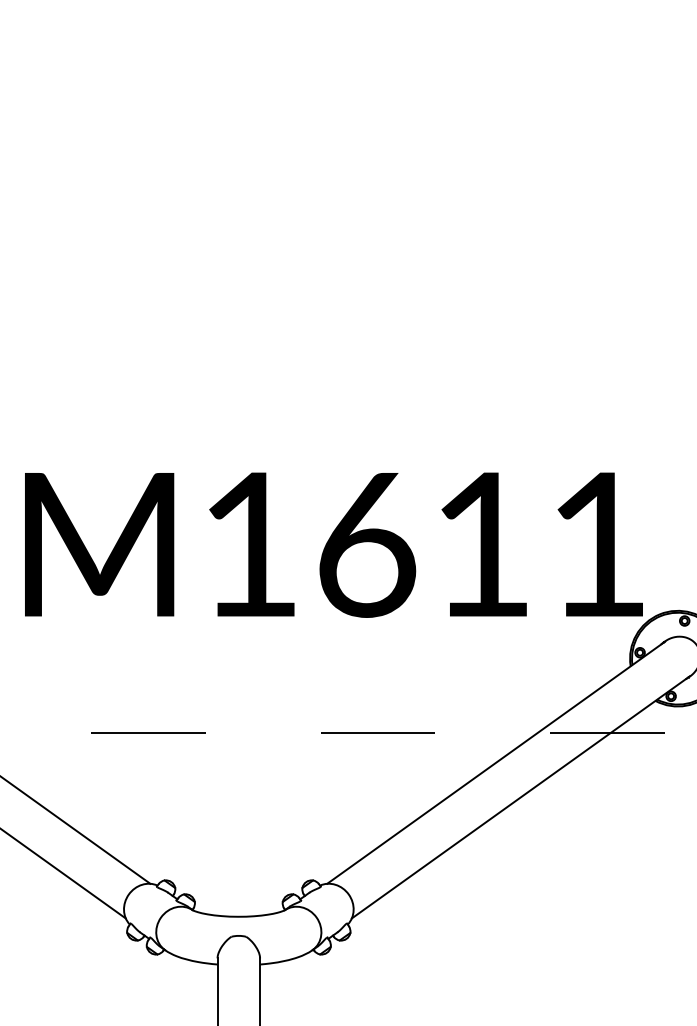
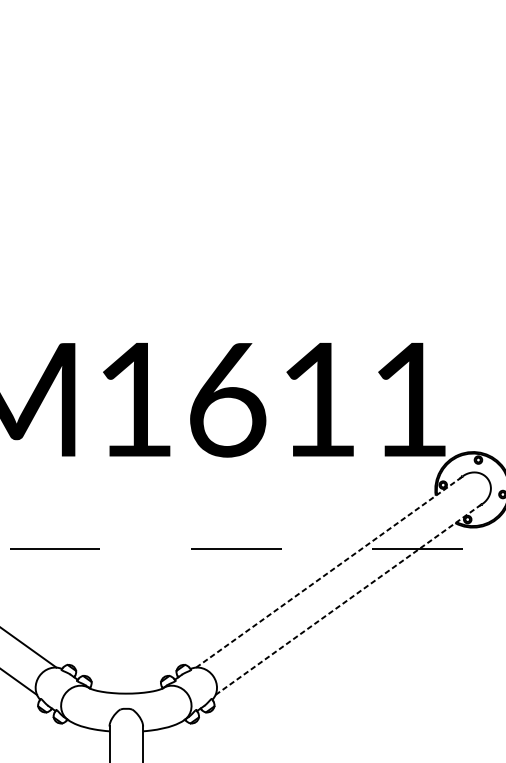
line: (496, 762) -> (329, 571), solid -> dashed
line: (520, 797) -> (348, 599), solid -> dashed

